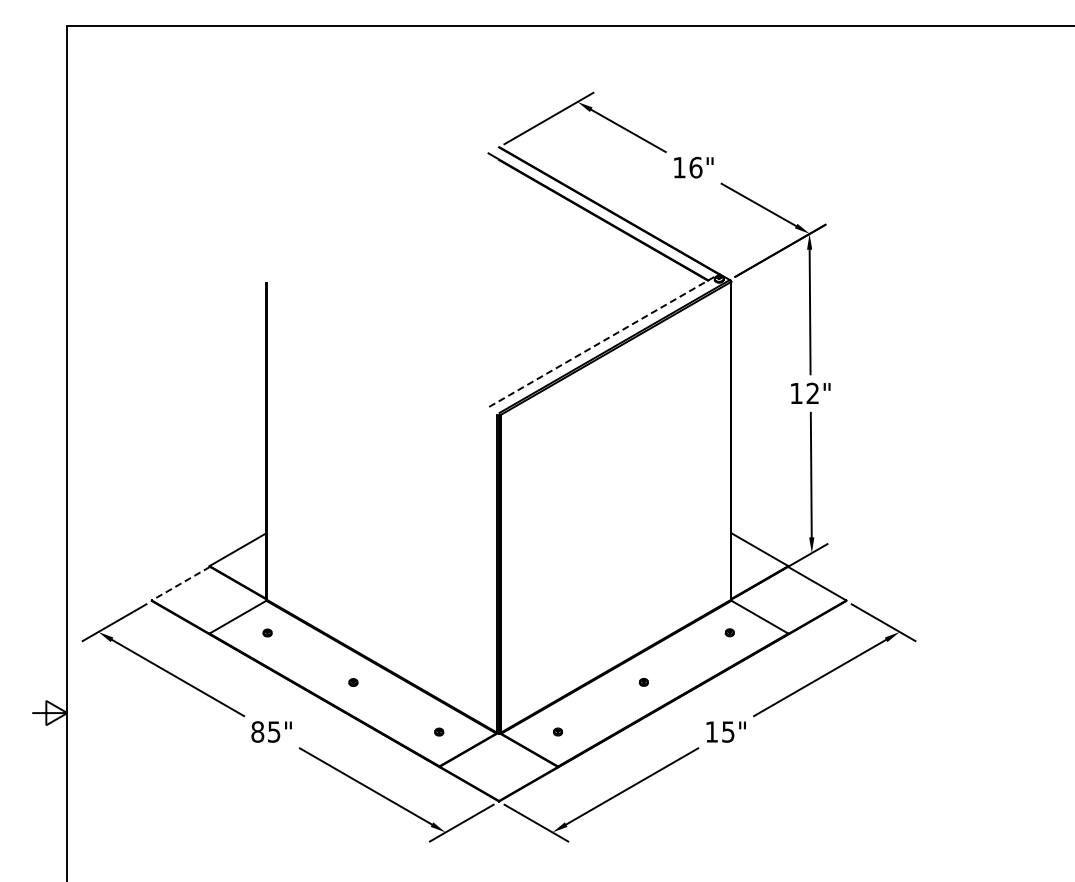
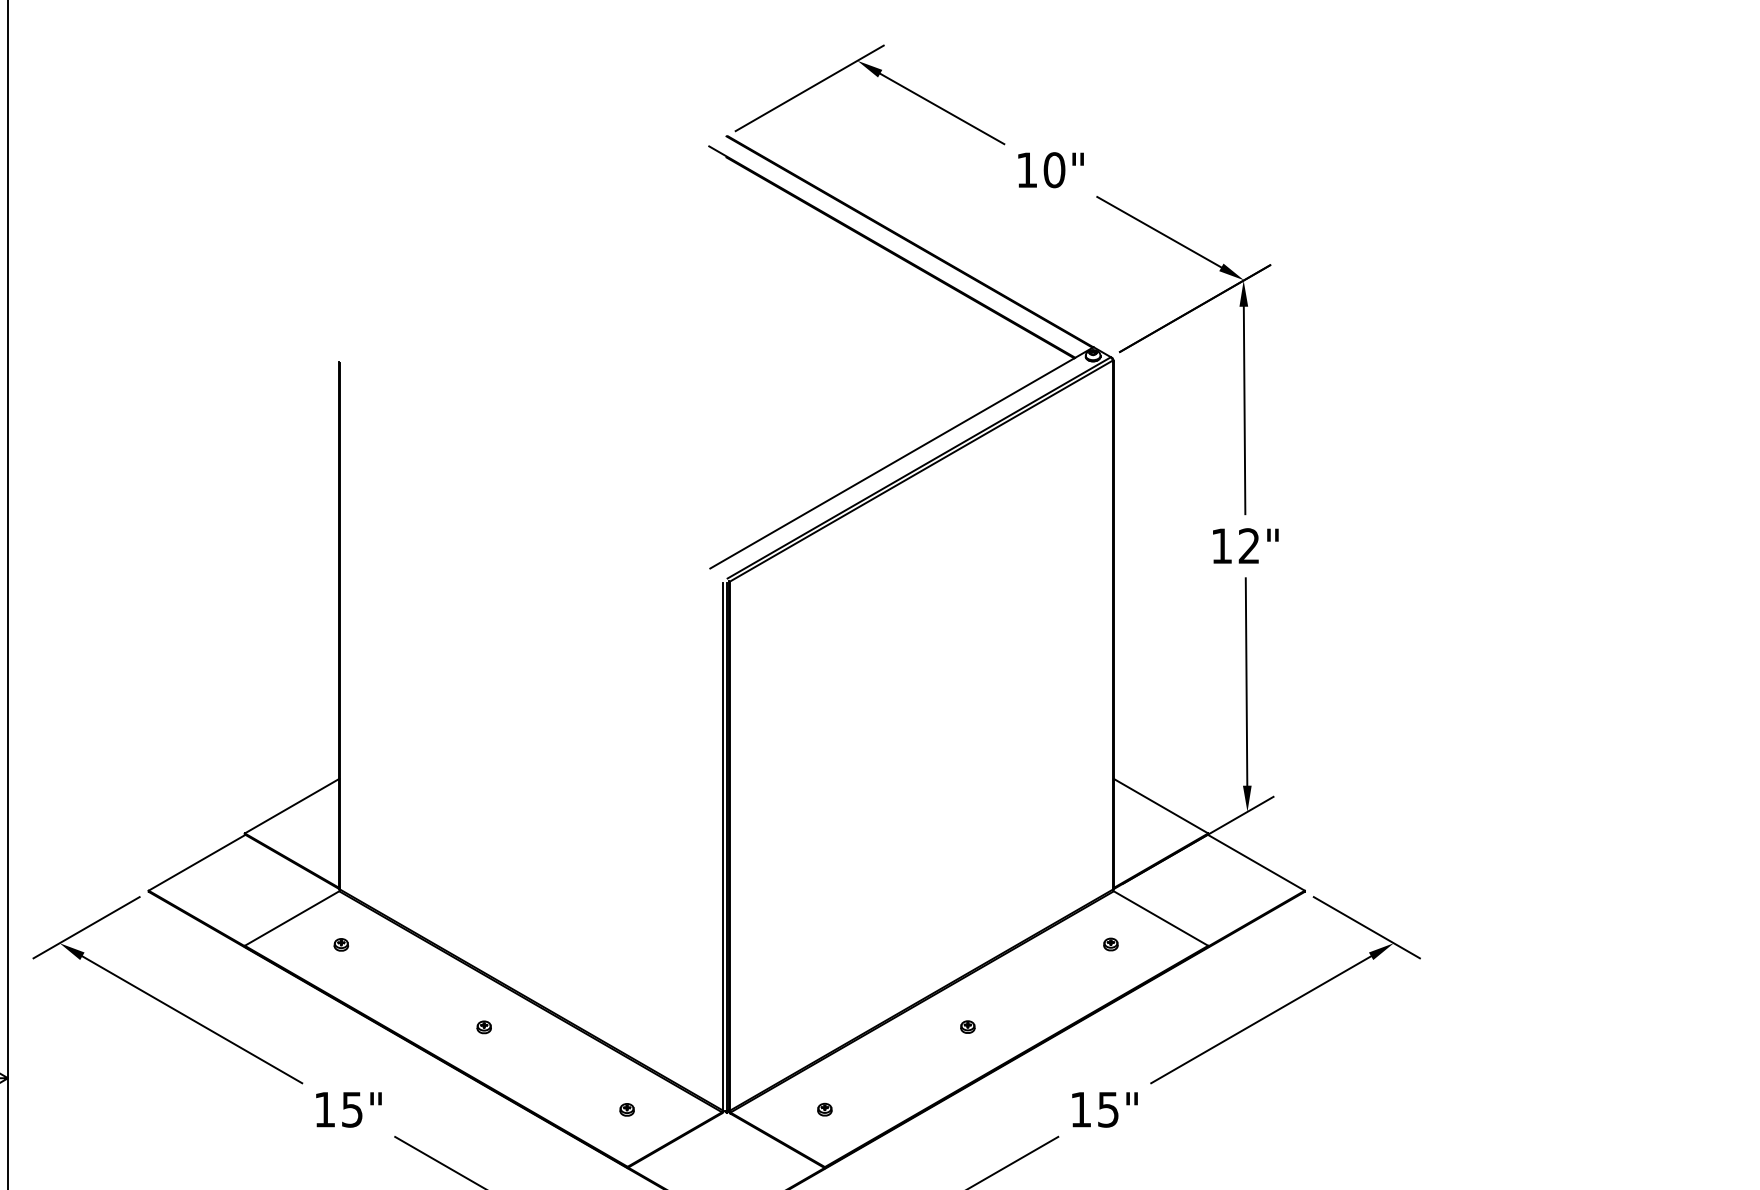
text: (695, 167) -> (1053, 169), 16" -> 10"
line: (604, 340) -> (902, 457), dashed -> solid
line: (180, 583) -> (196, 862), dashed -> solid
text: (257, 731) -> (324, 1108), 85" -> 15"

